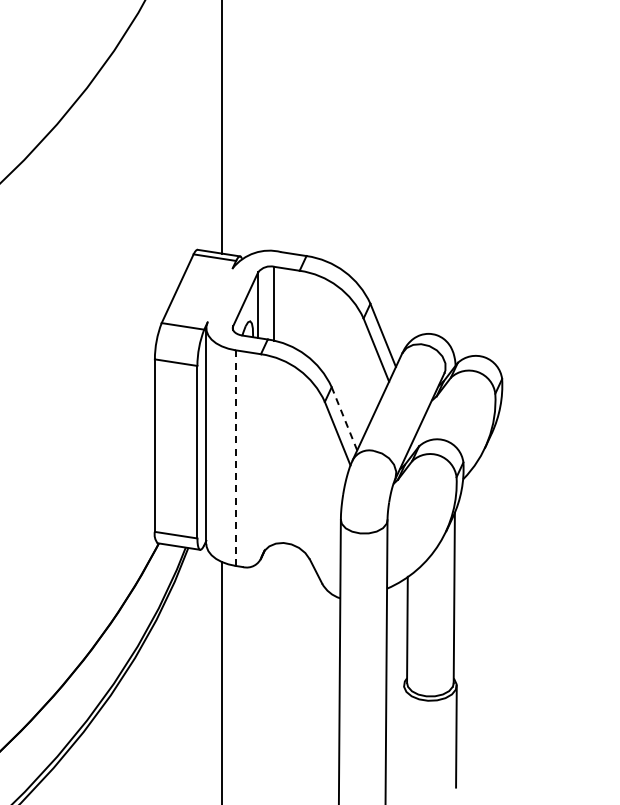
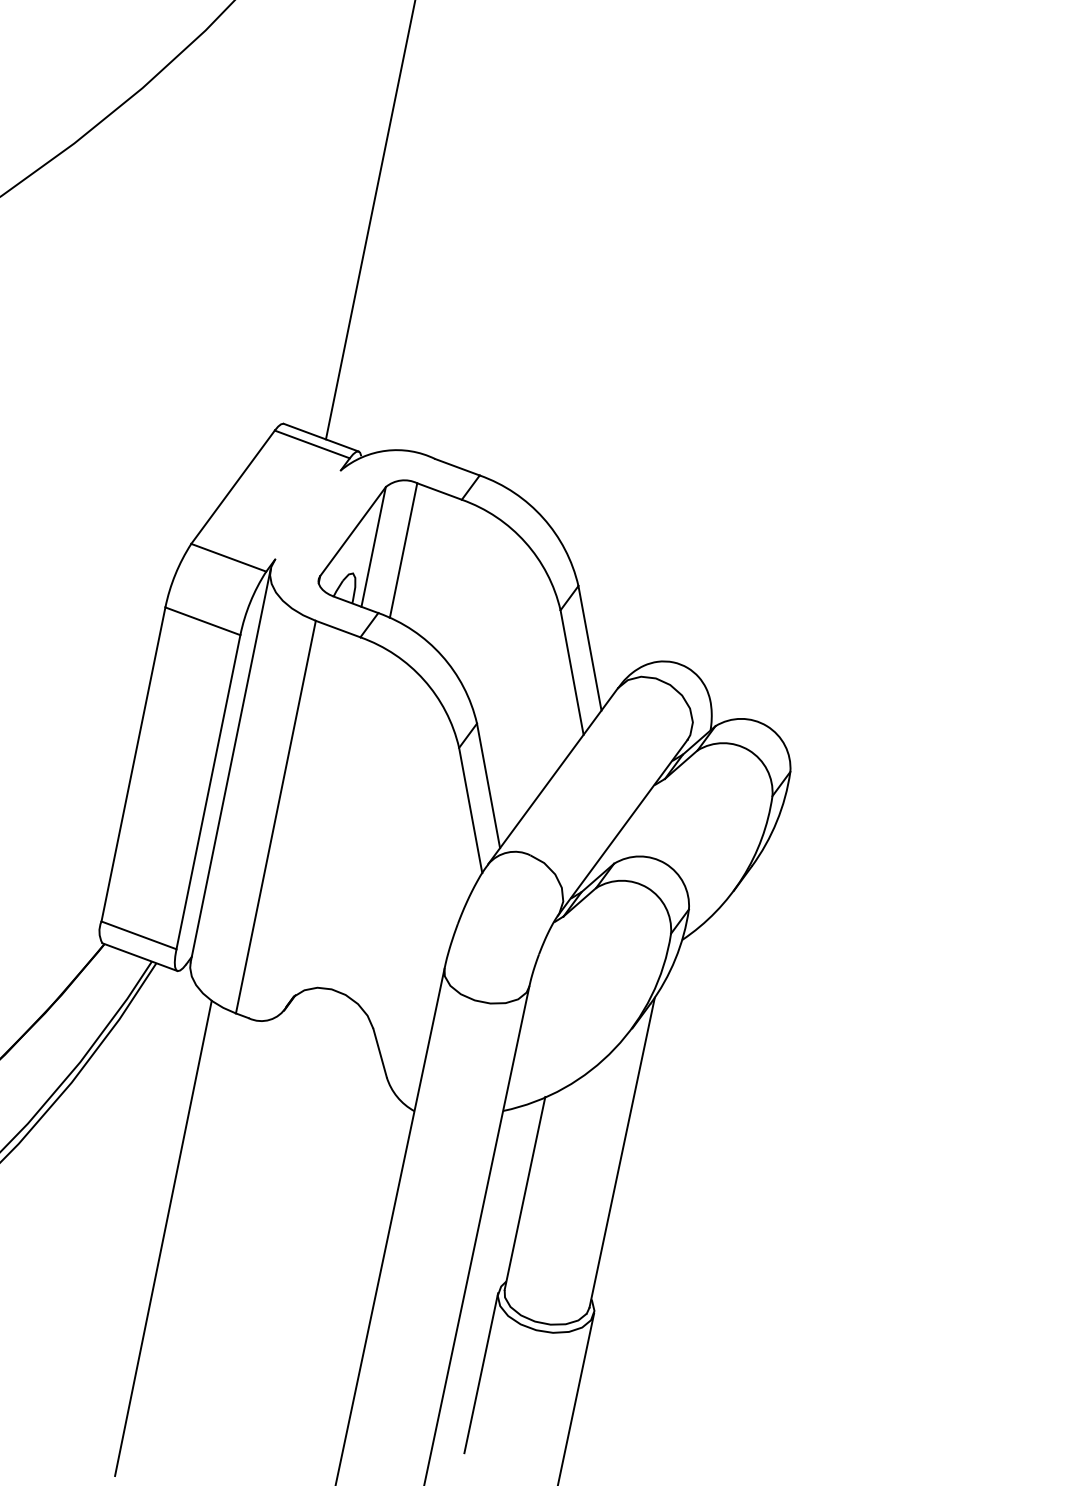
line: (344, 418) -> (488, 785), dashed -> solid
line: (235, 458) -> (275, 817), dashed -> solid
line: (403, 729) -> (480, 1373), added

